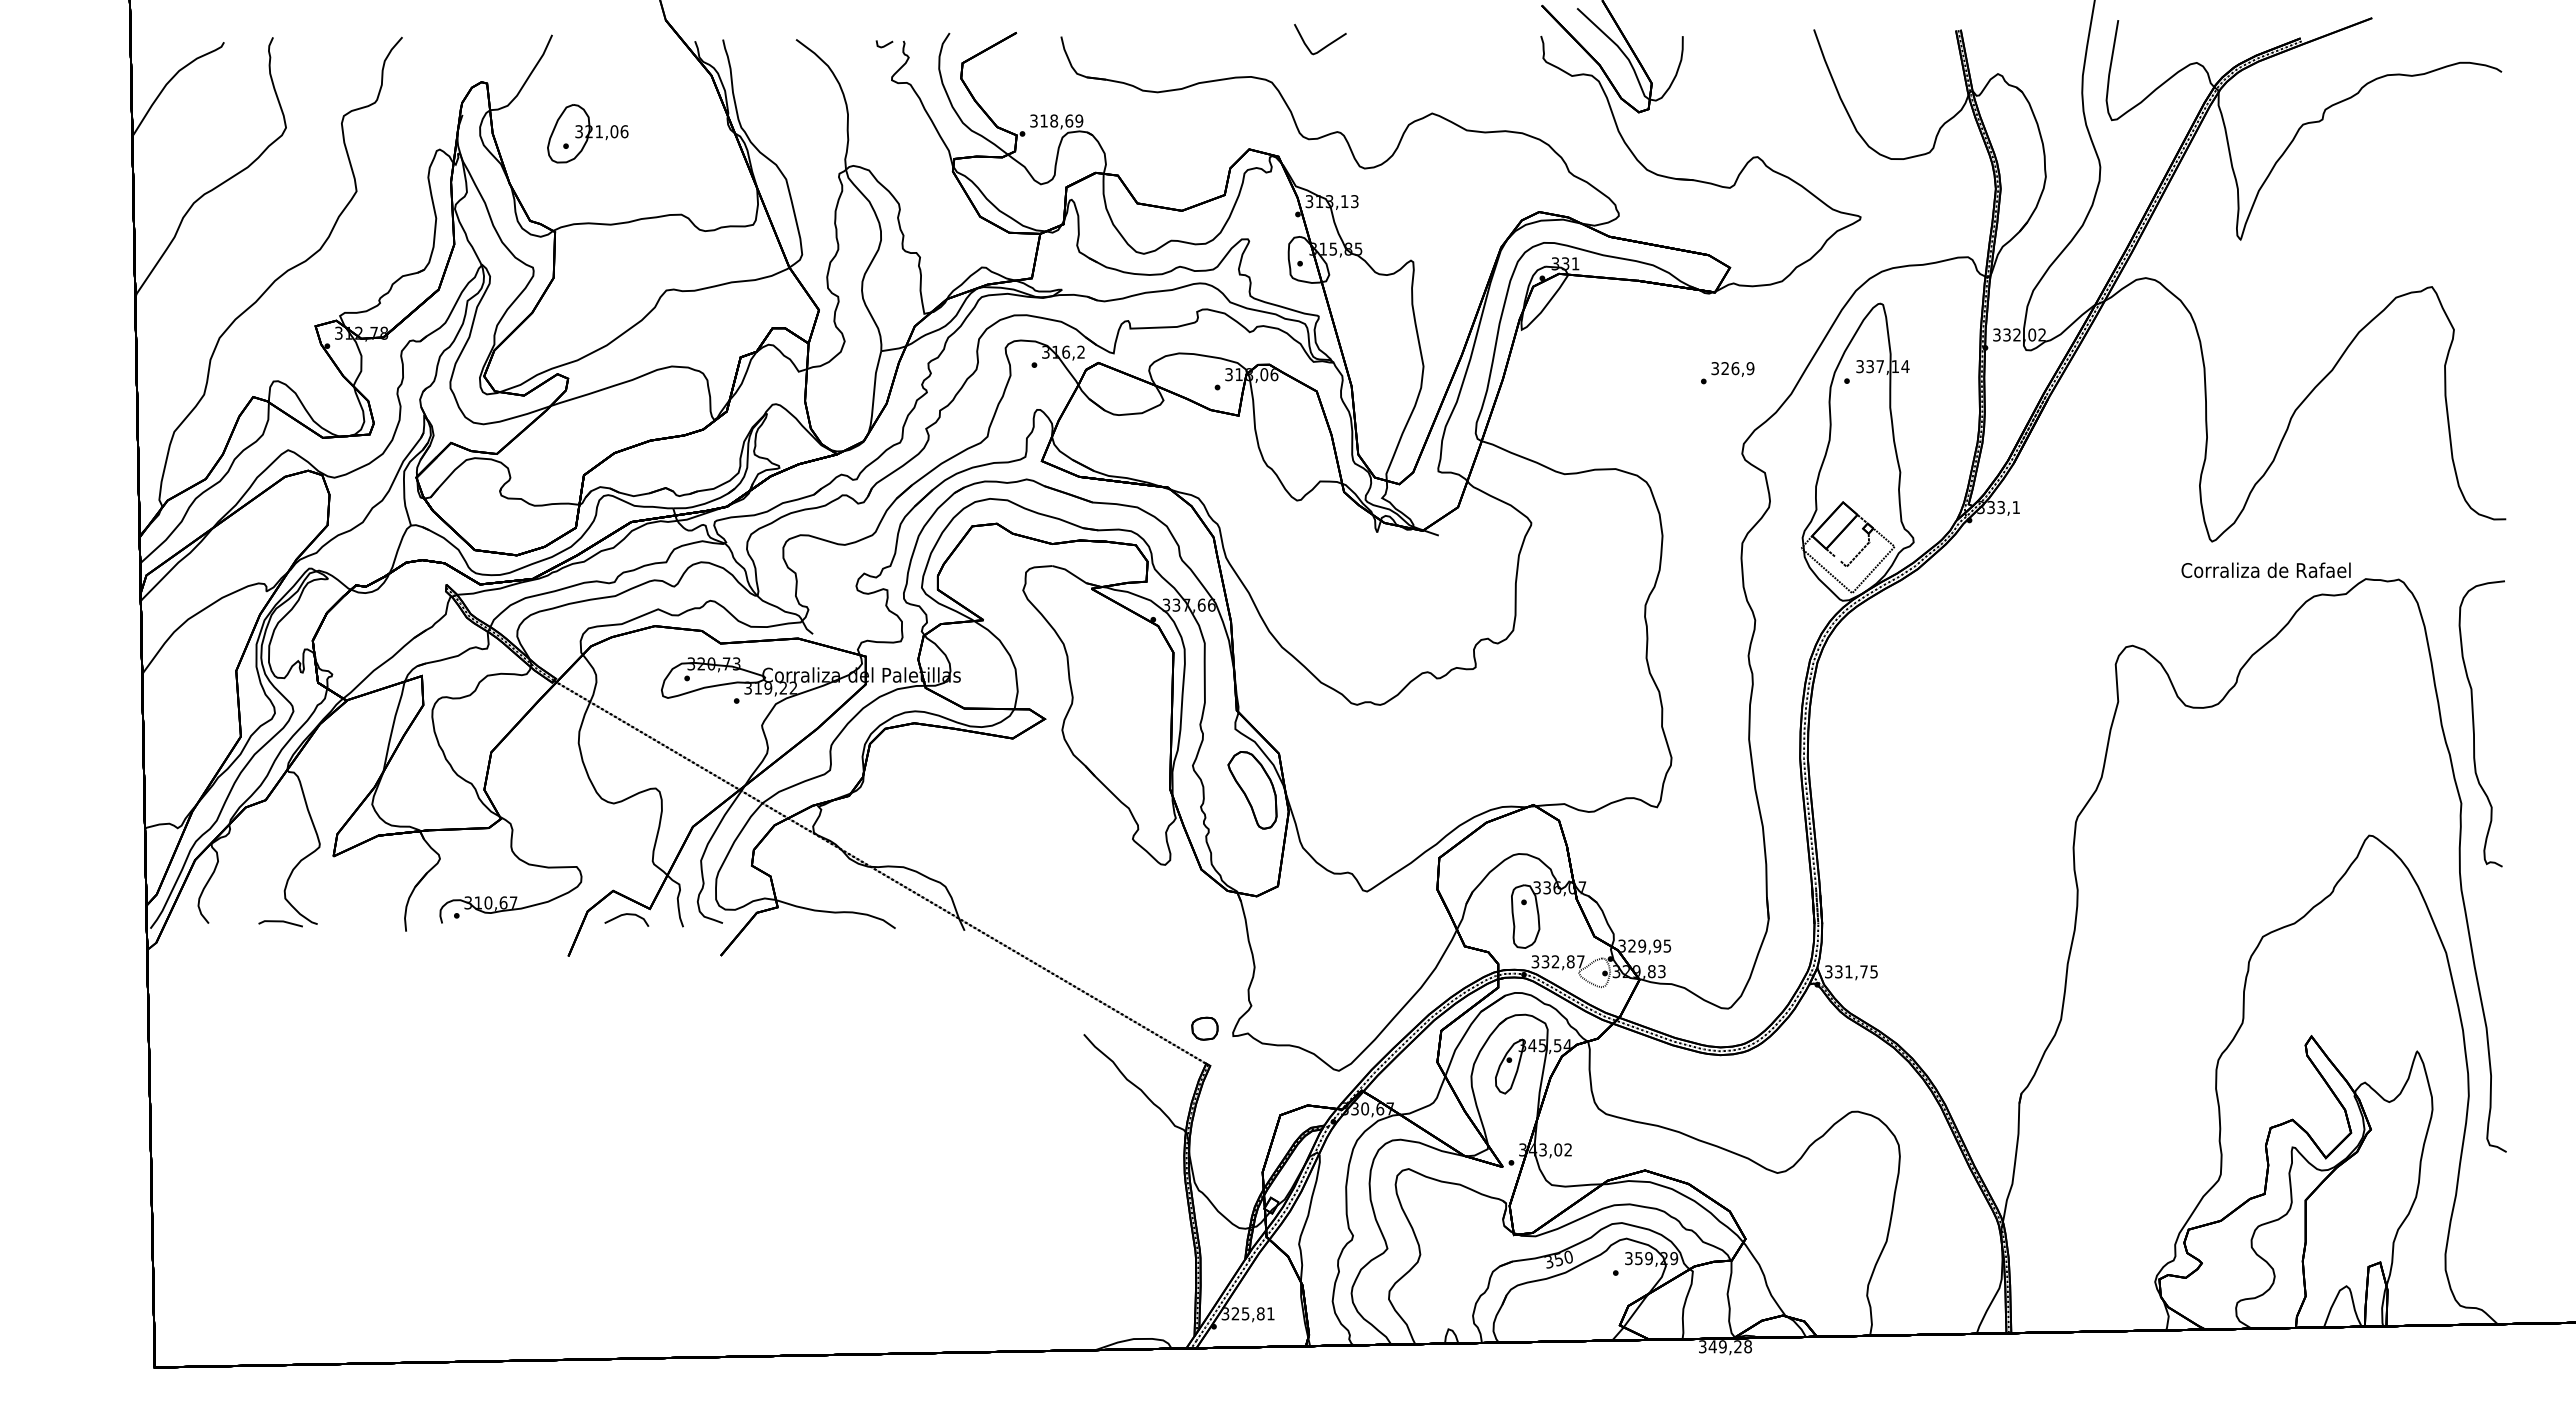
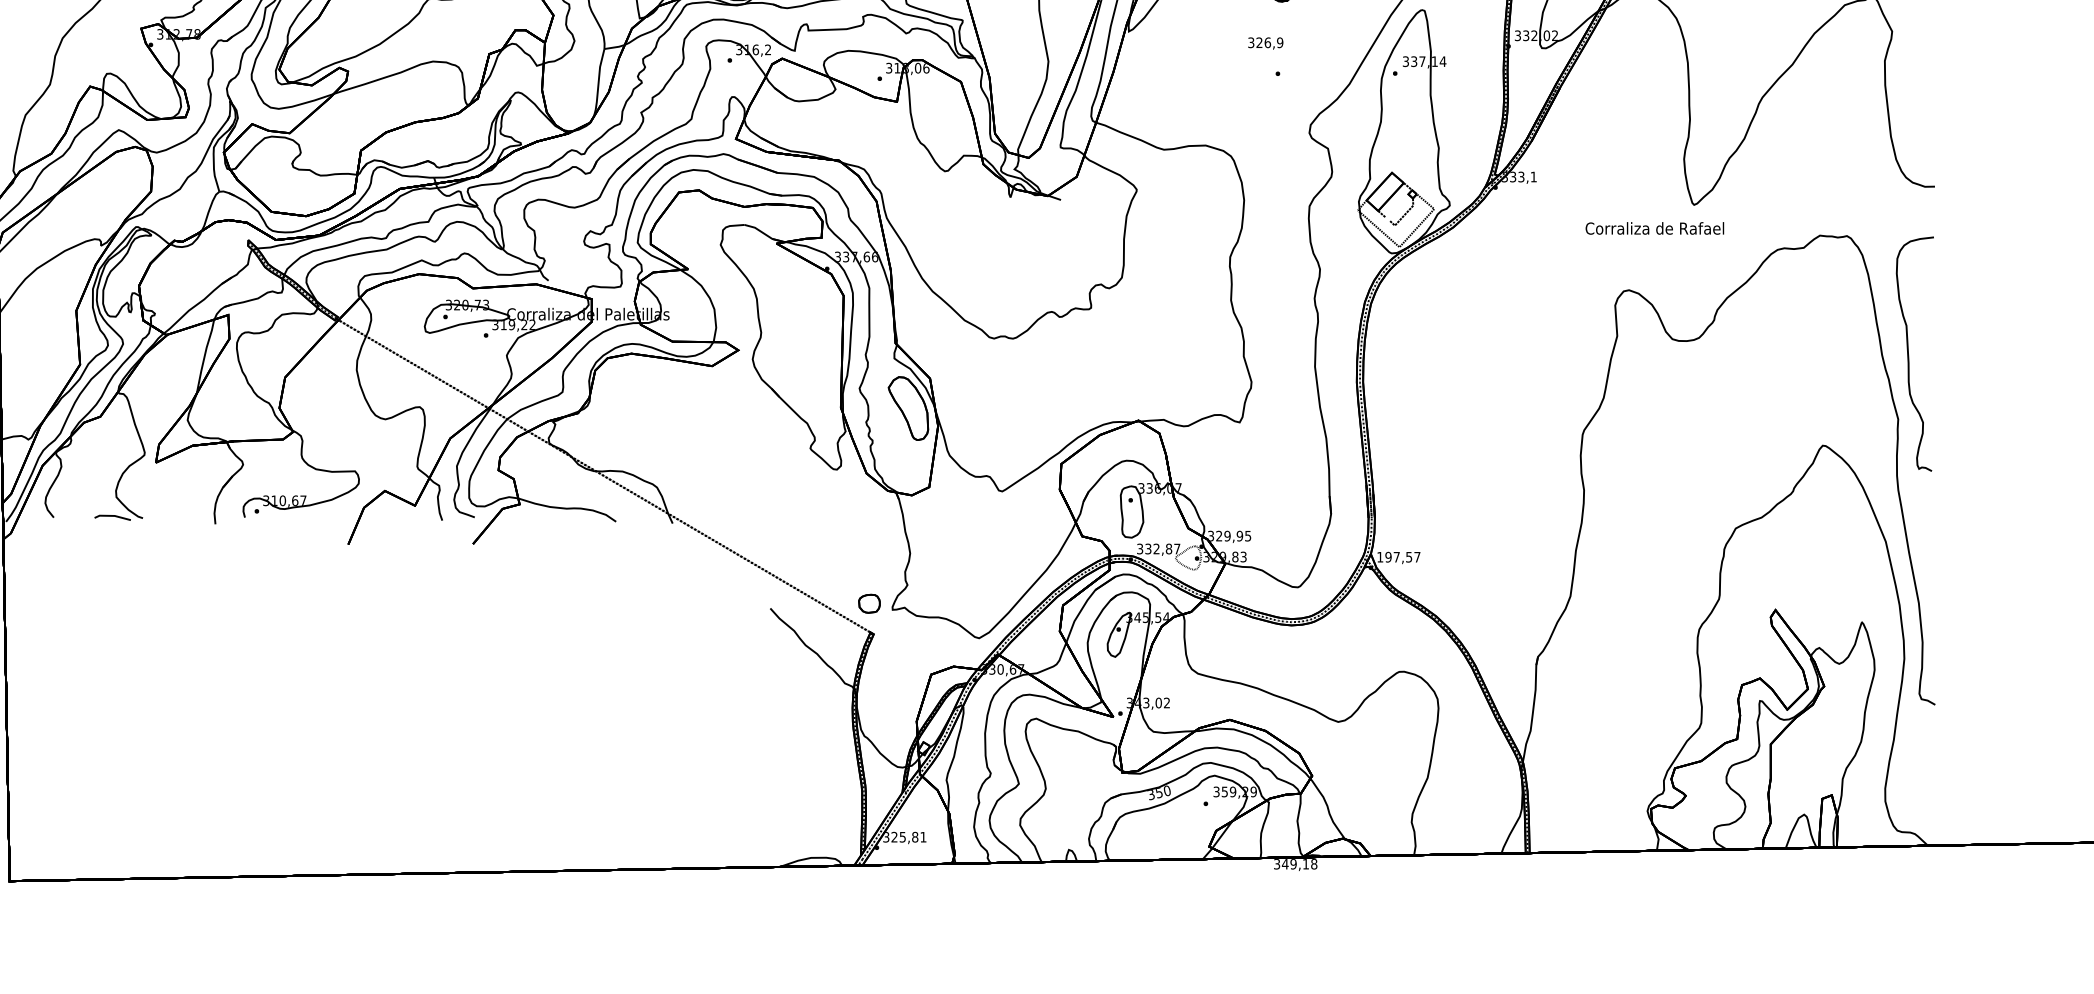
text: (1732, 369) -> (1265, 43), moved
text: (2265, 569) -> (1654, 227), moved
curve: (625, 915) -> (395, 511), removed
text: (1851, 971) -> (1398, 556), 331,75 -> 197,57
text: (1737, 1346) -> (1305, 863), 349,28 -> 349,18

